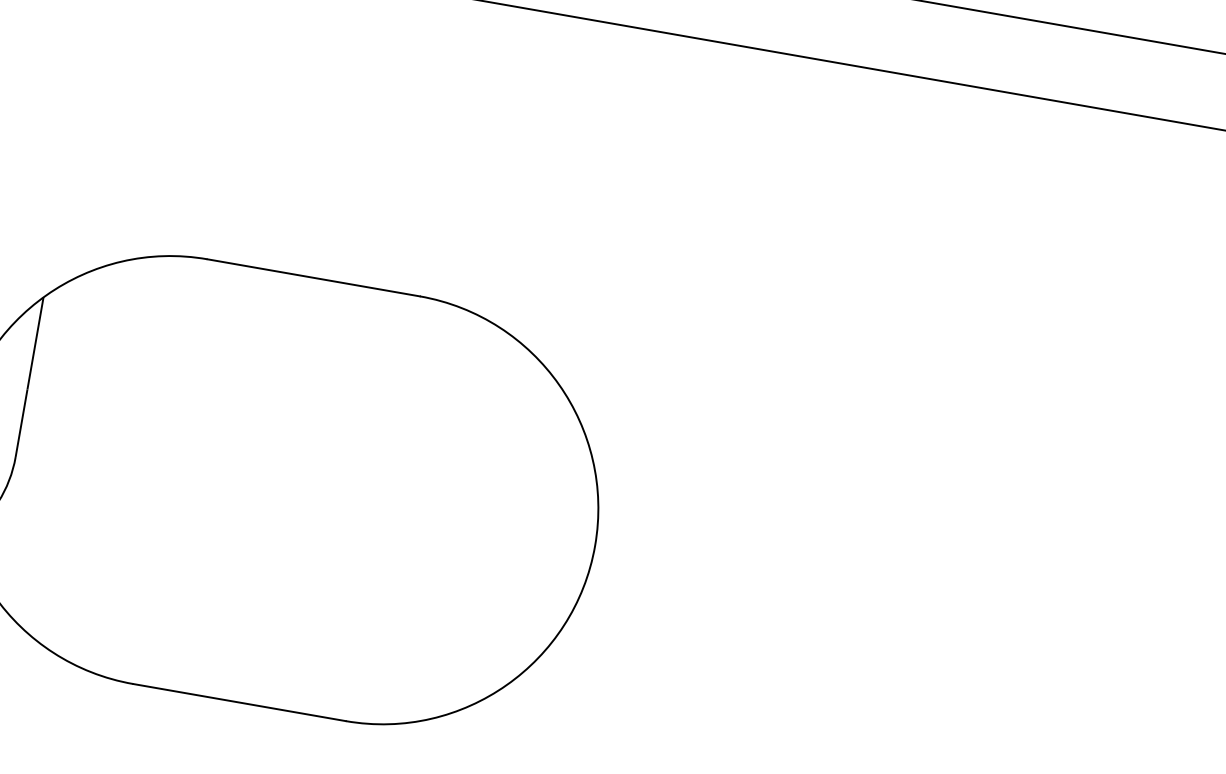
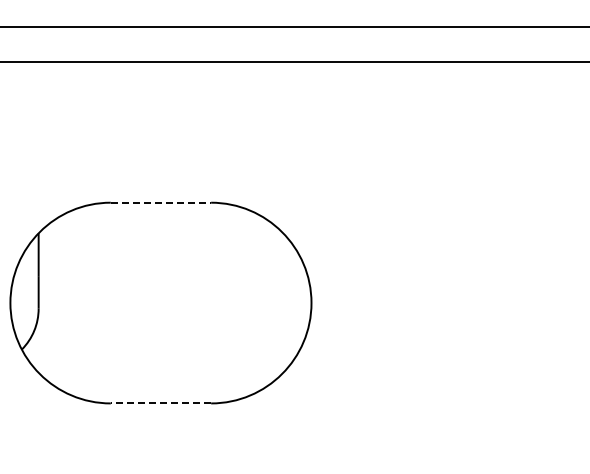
line: (314, 277) -> (161, 202), solid -> dashed
line: (238, 702) -> (160, 403), solid -> dashed

